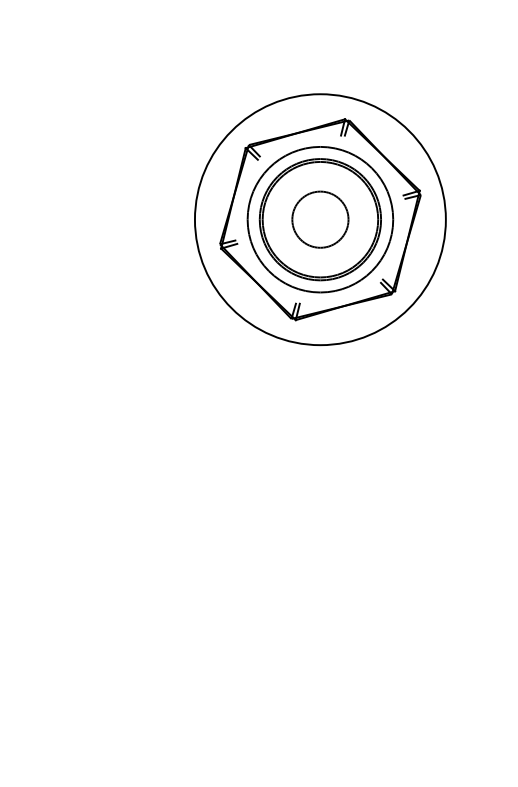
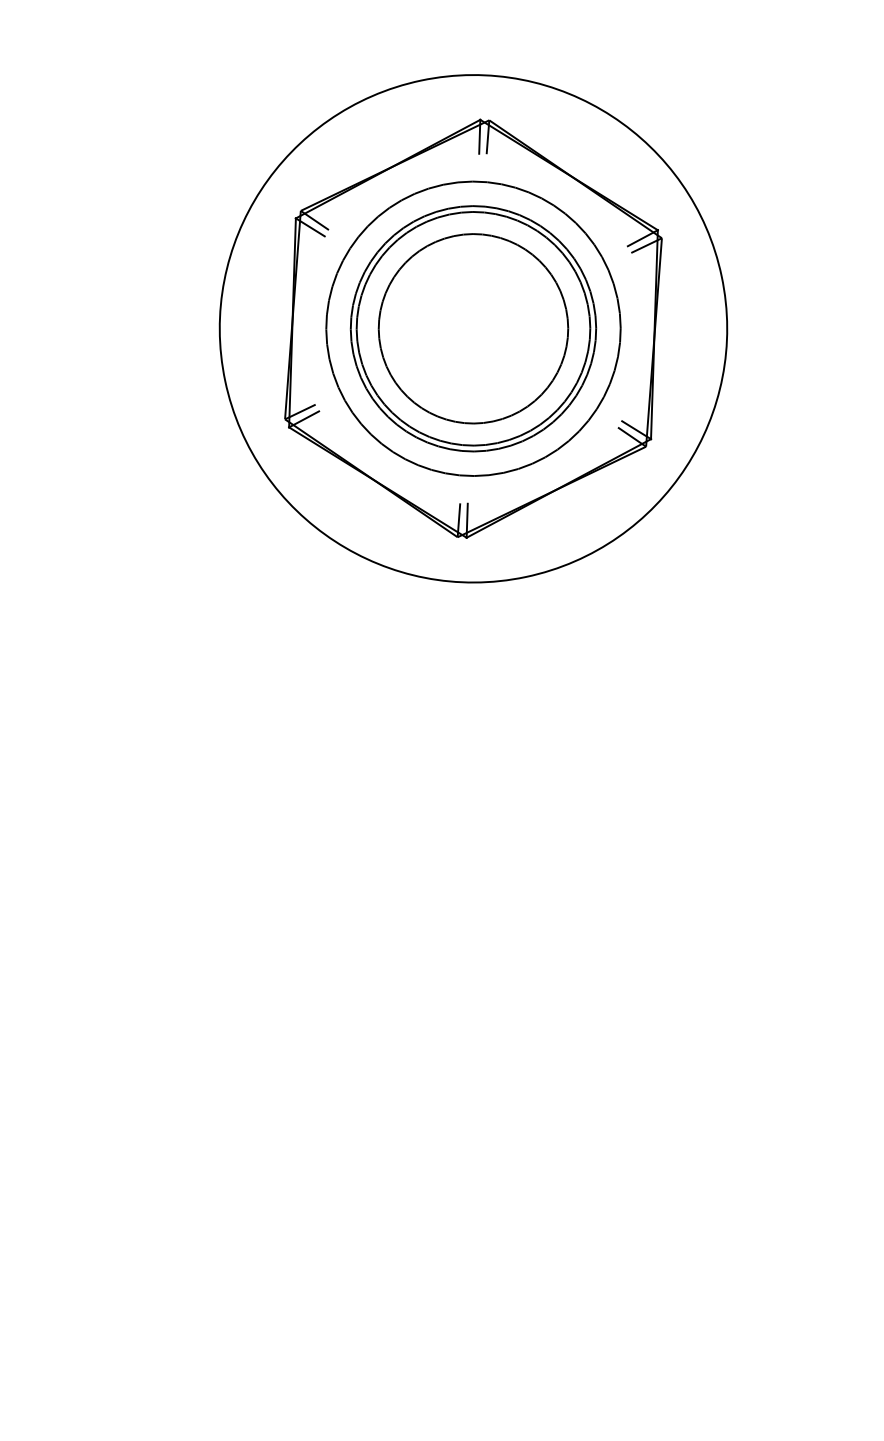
circle: (320, 219) -> (473, 328), size x1.67

